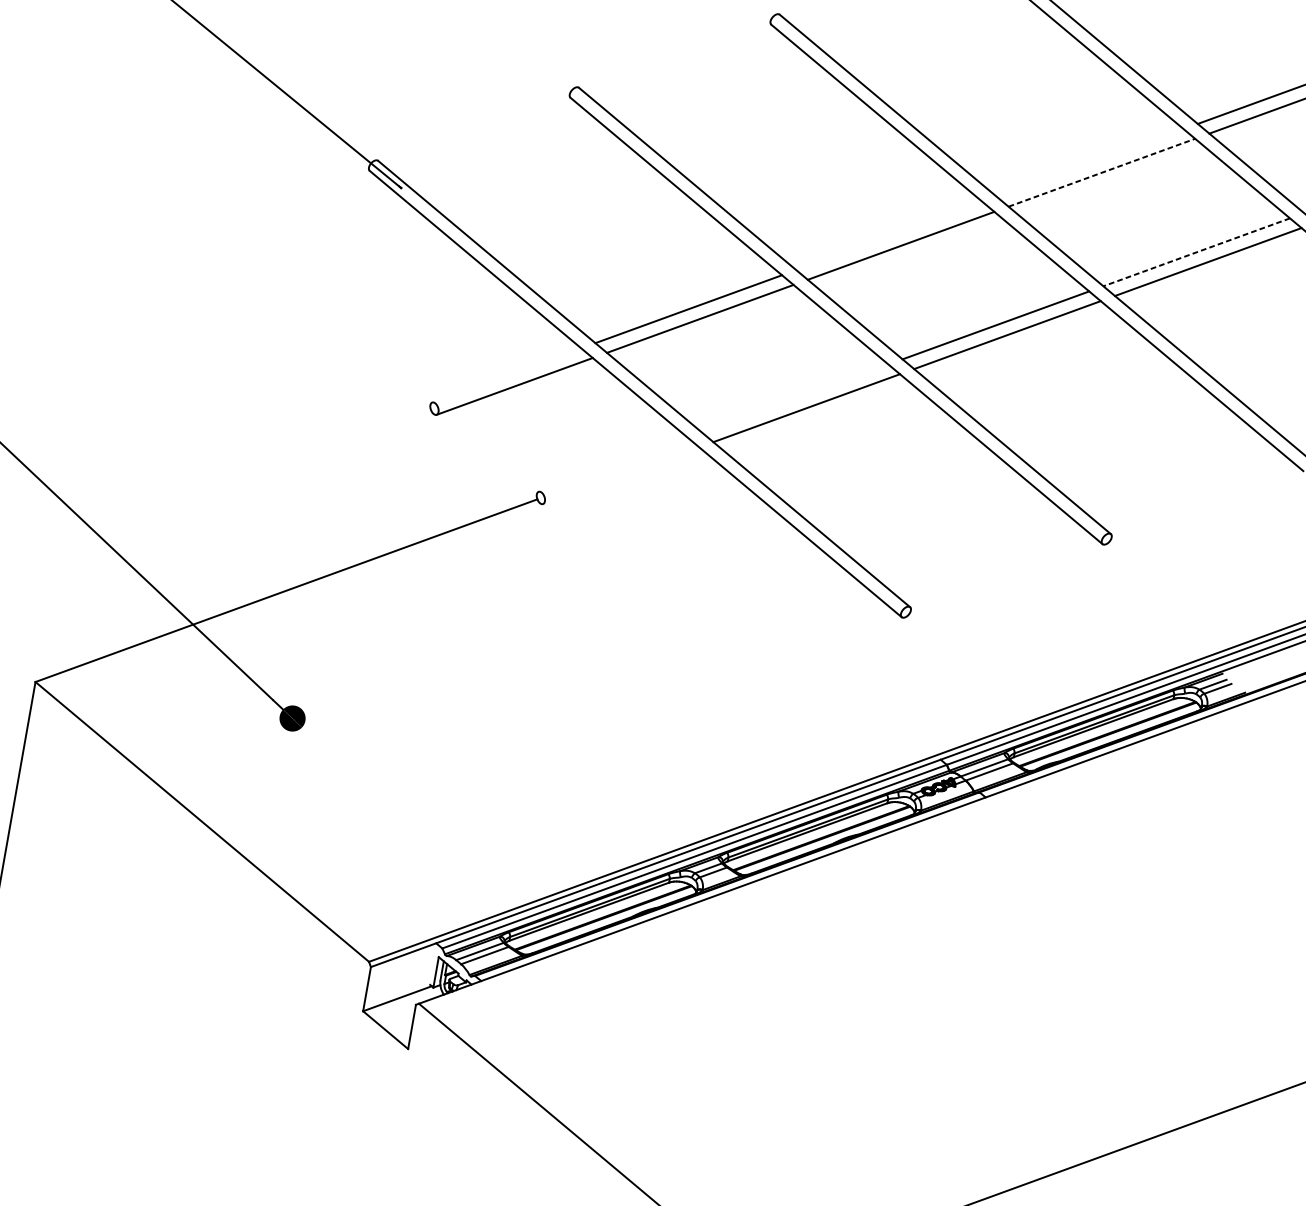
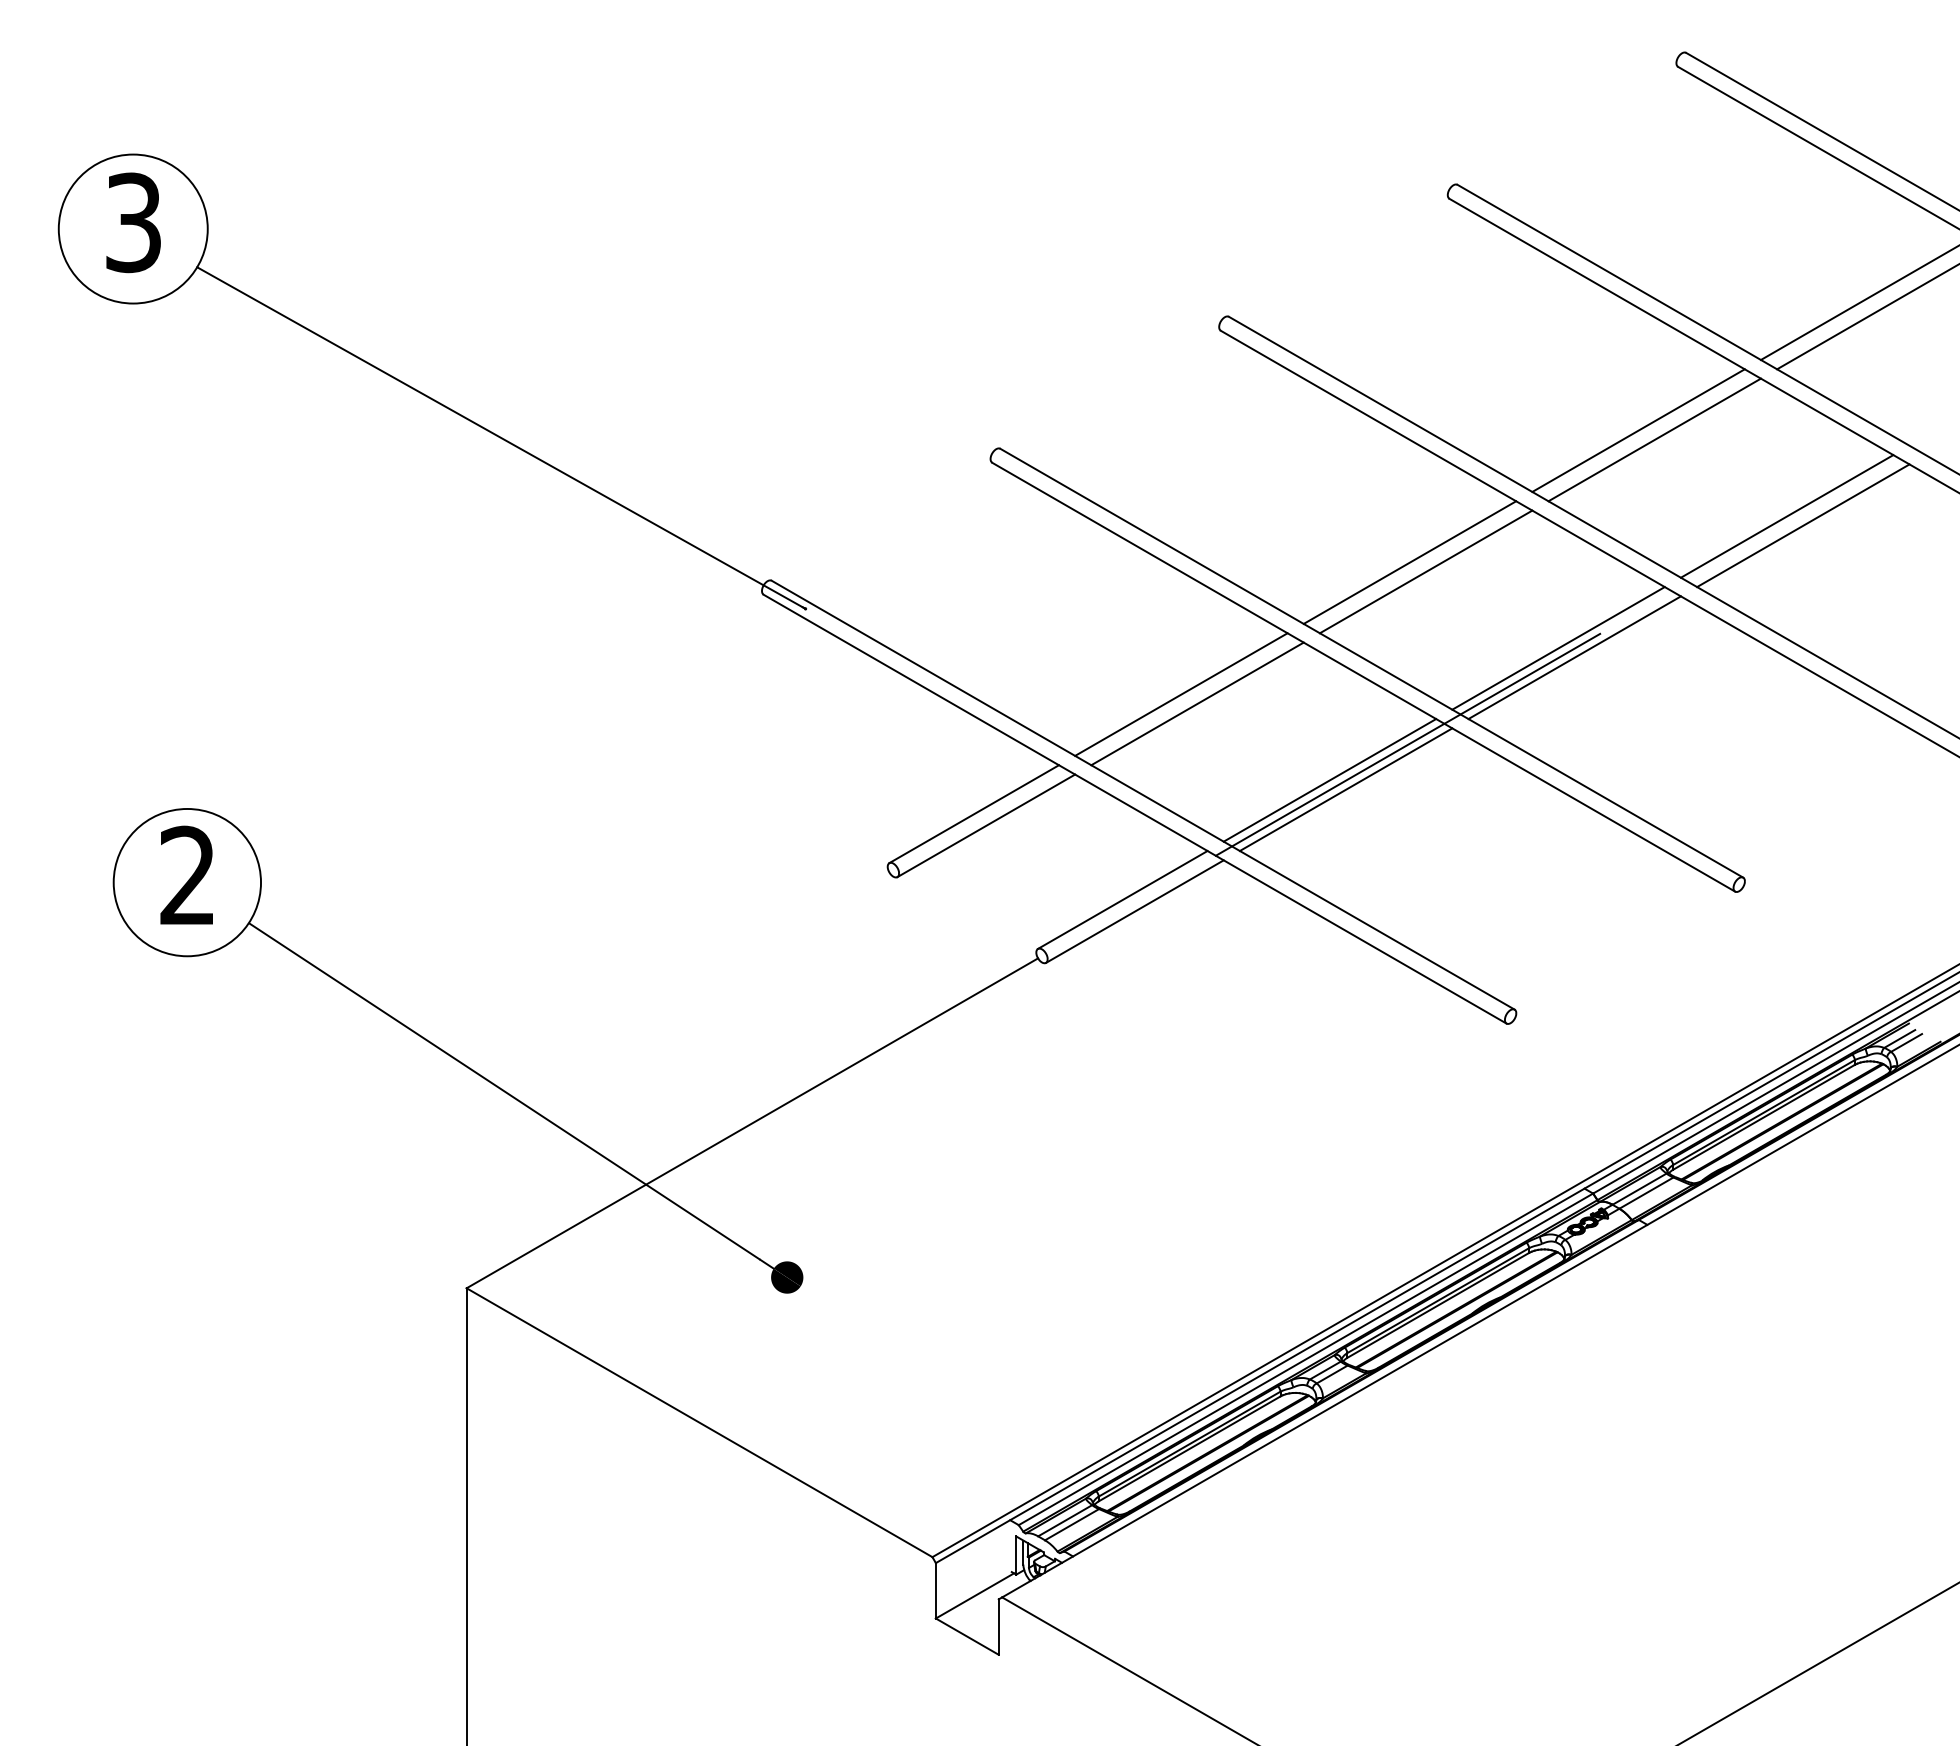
line: (1090, 162) -> (1638, 430), added
line: (1101, 172) -> (1654, 439), dashed -> solid
line: (889, 235) -> (1409, 562), added
line: (1196, 252) -> (1787, 516), dashed -> solid
line: (506, 375) -> (973, 814), added
line: (861, 380) -> (1407, 744), added
line: (794, 398) -> (1329, 780), added
line: (612, 464) -> (1122, 899), added
line: (620, 475) -> (1134, 911), added

